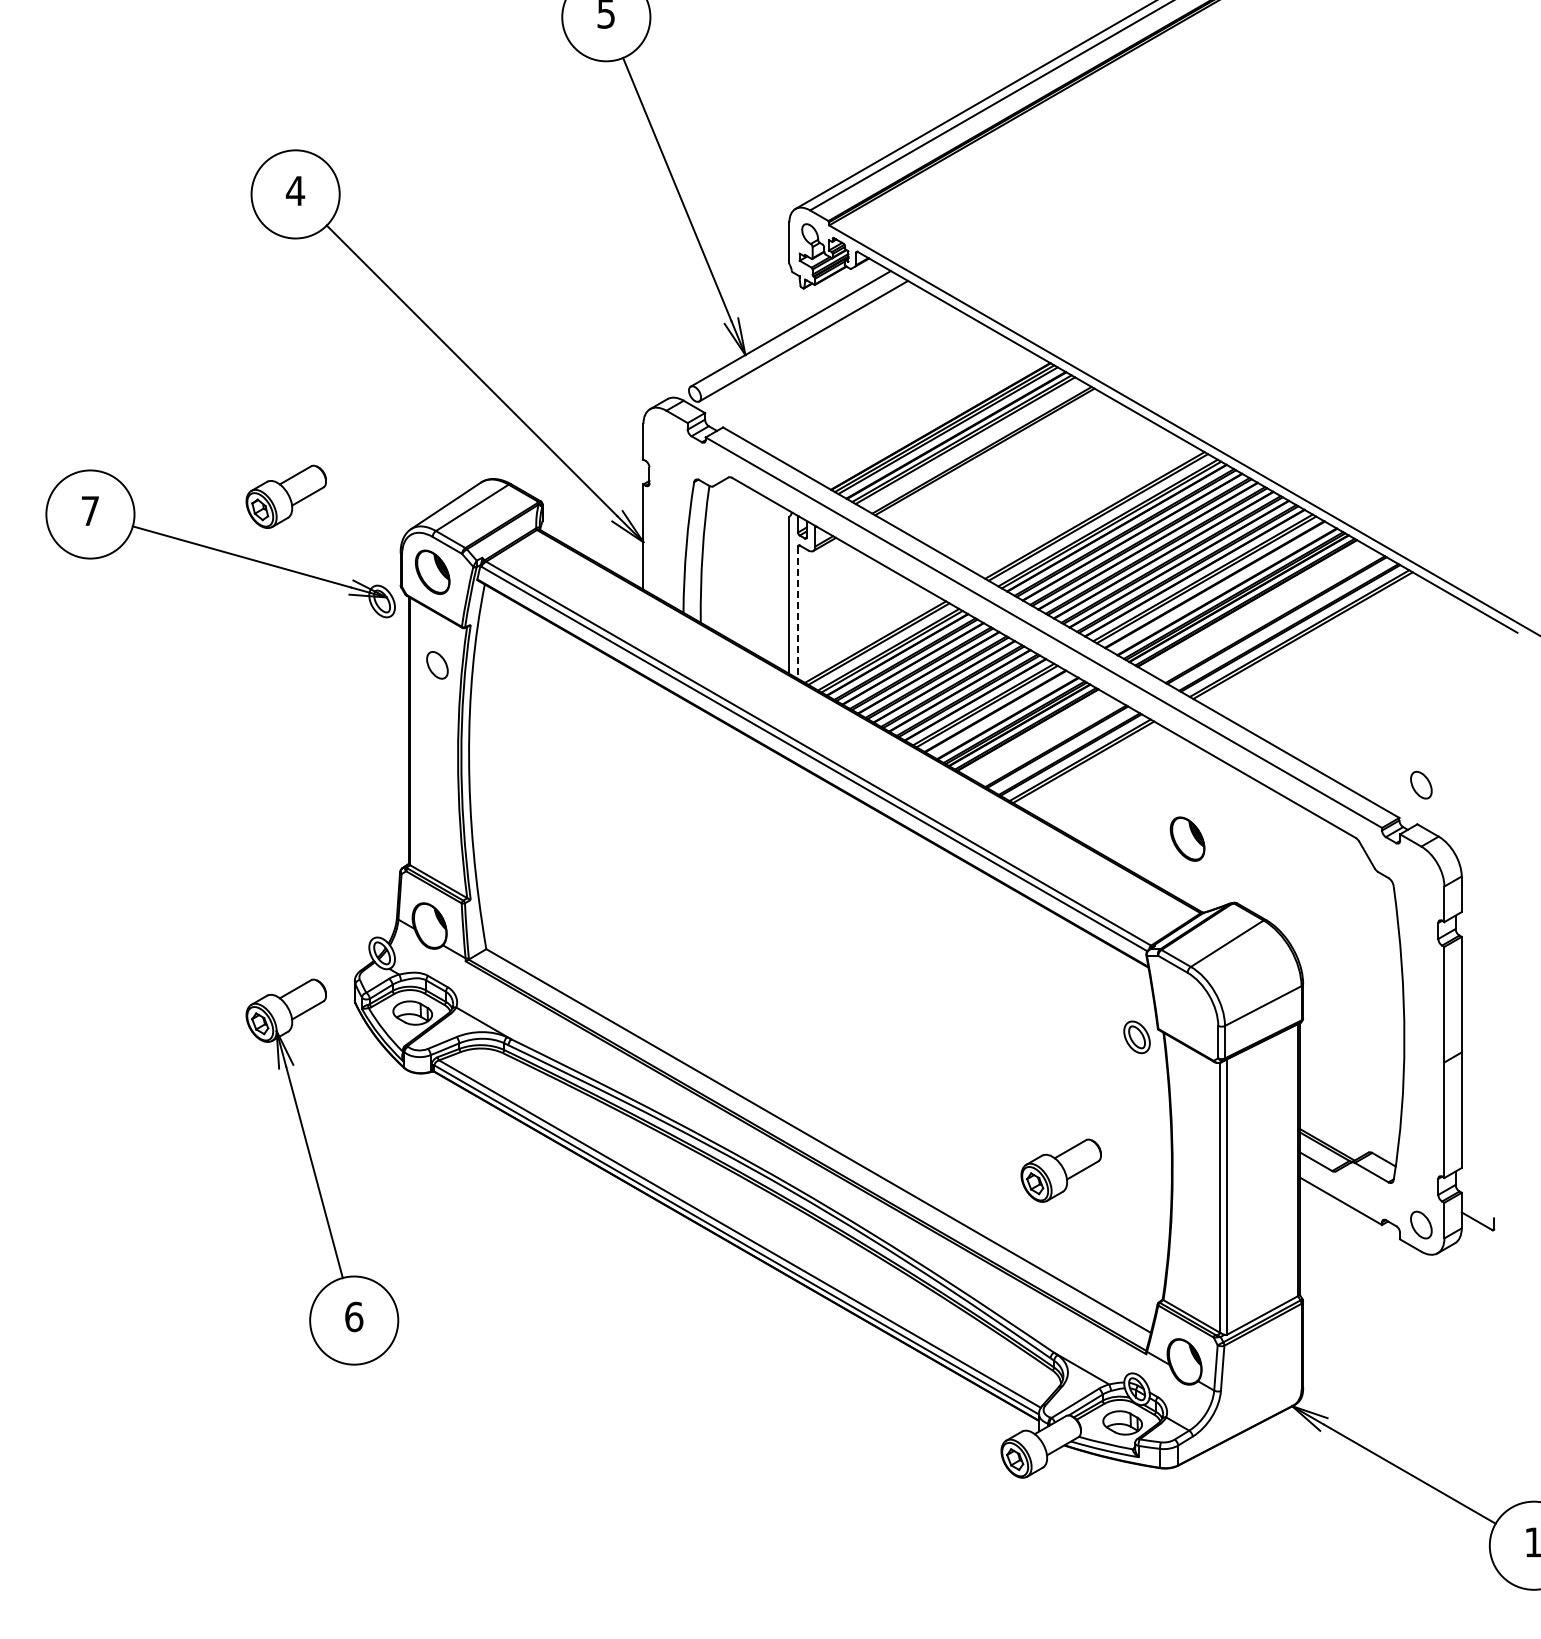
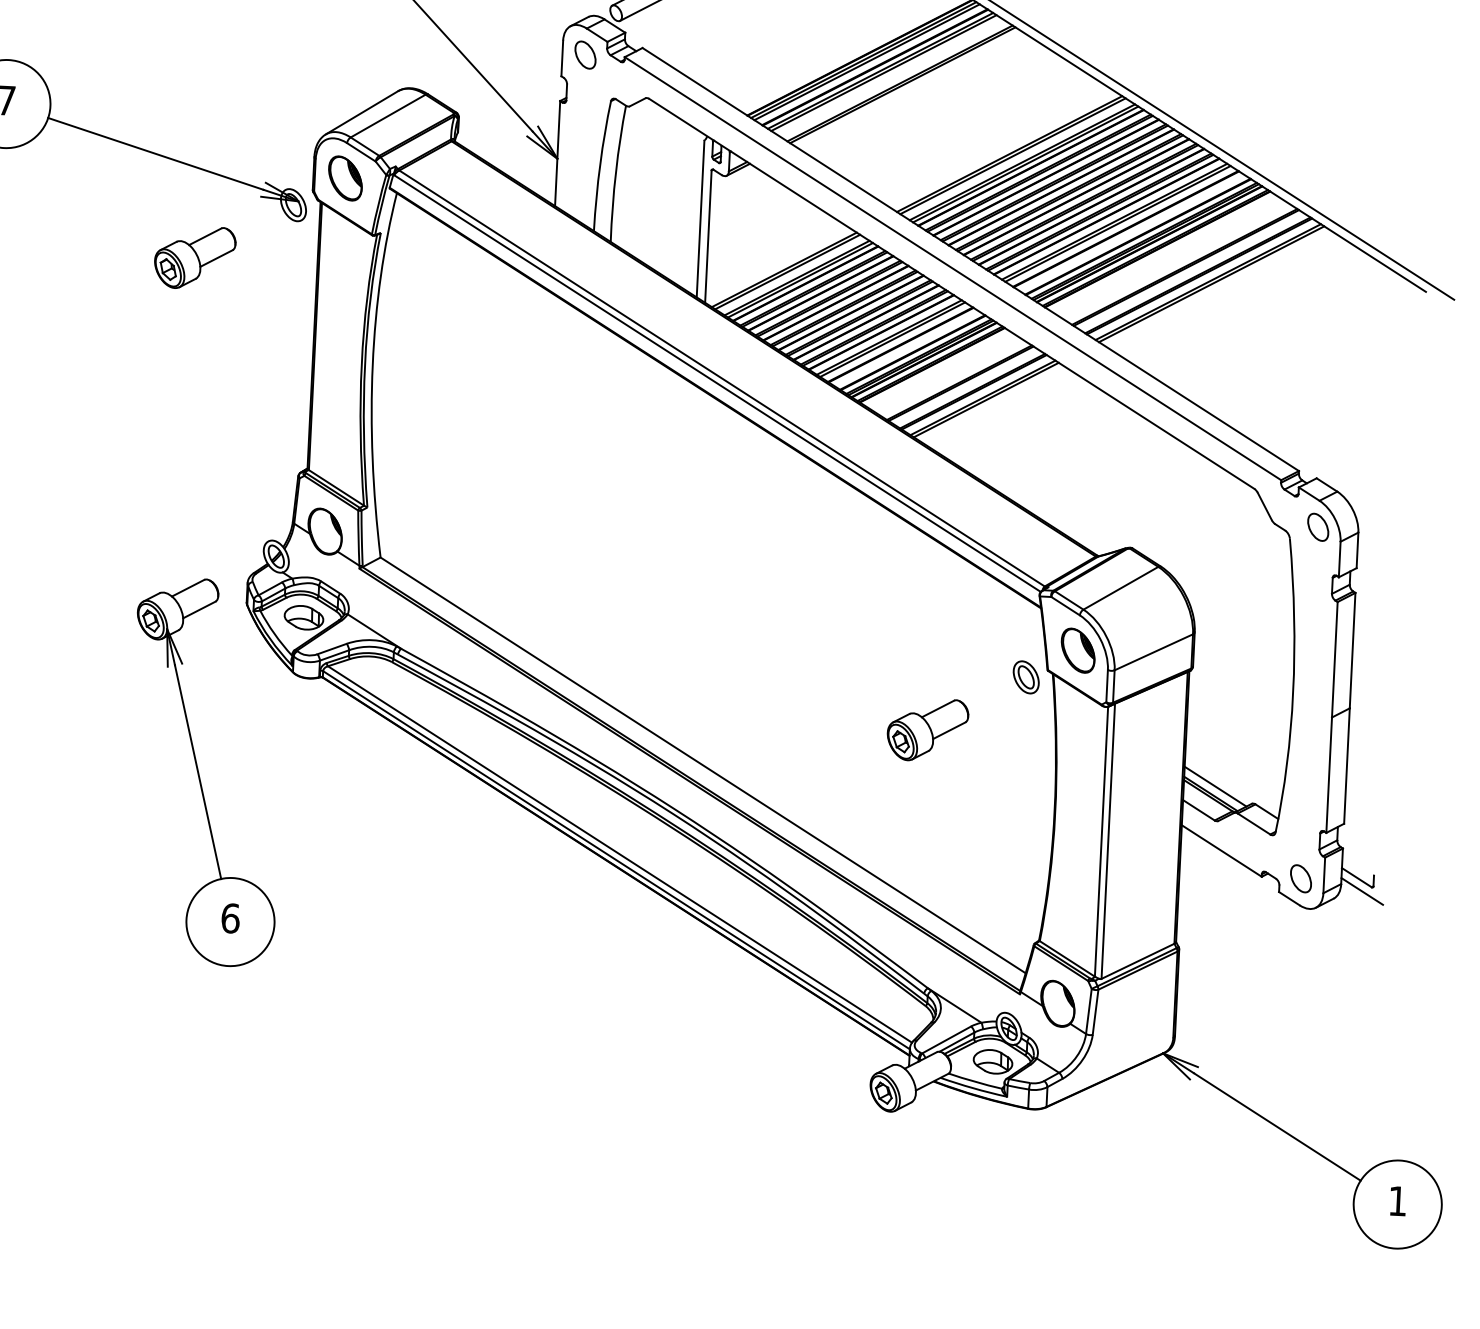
part: (285, 496) -> (194, 257), moved
line: (798, 613) -> (708, 237), dashed -> solid
part: (437, 665) -> (585, 55), moved
part: (1421, 784) -> (1318, 526), moved
part: (1187, 838) -> (1078, 650), moved
line: (1331, 1136) -> (1215, 785), added
part: (1060, 1170) -> (927, 729), moved
line: (1482, 1234) -> (1361, 891), added

